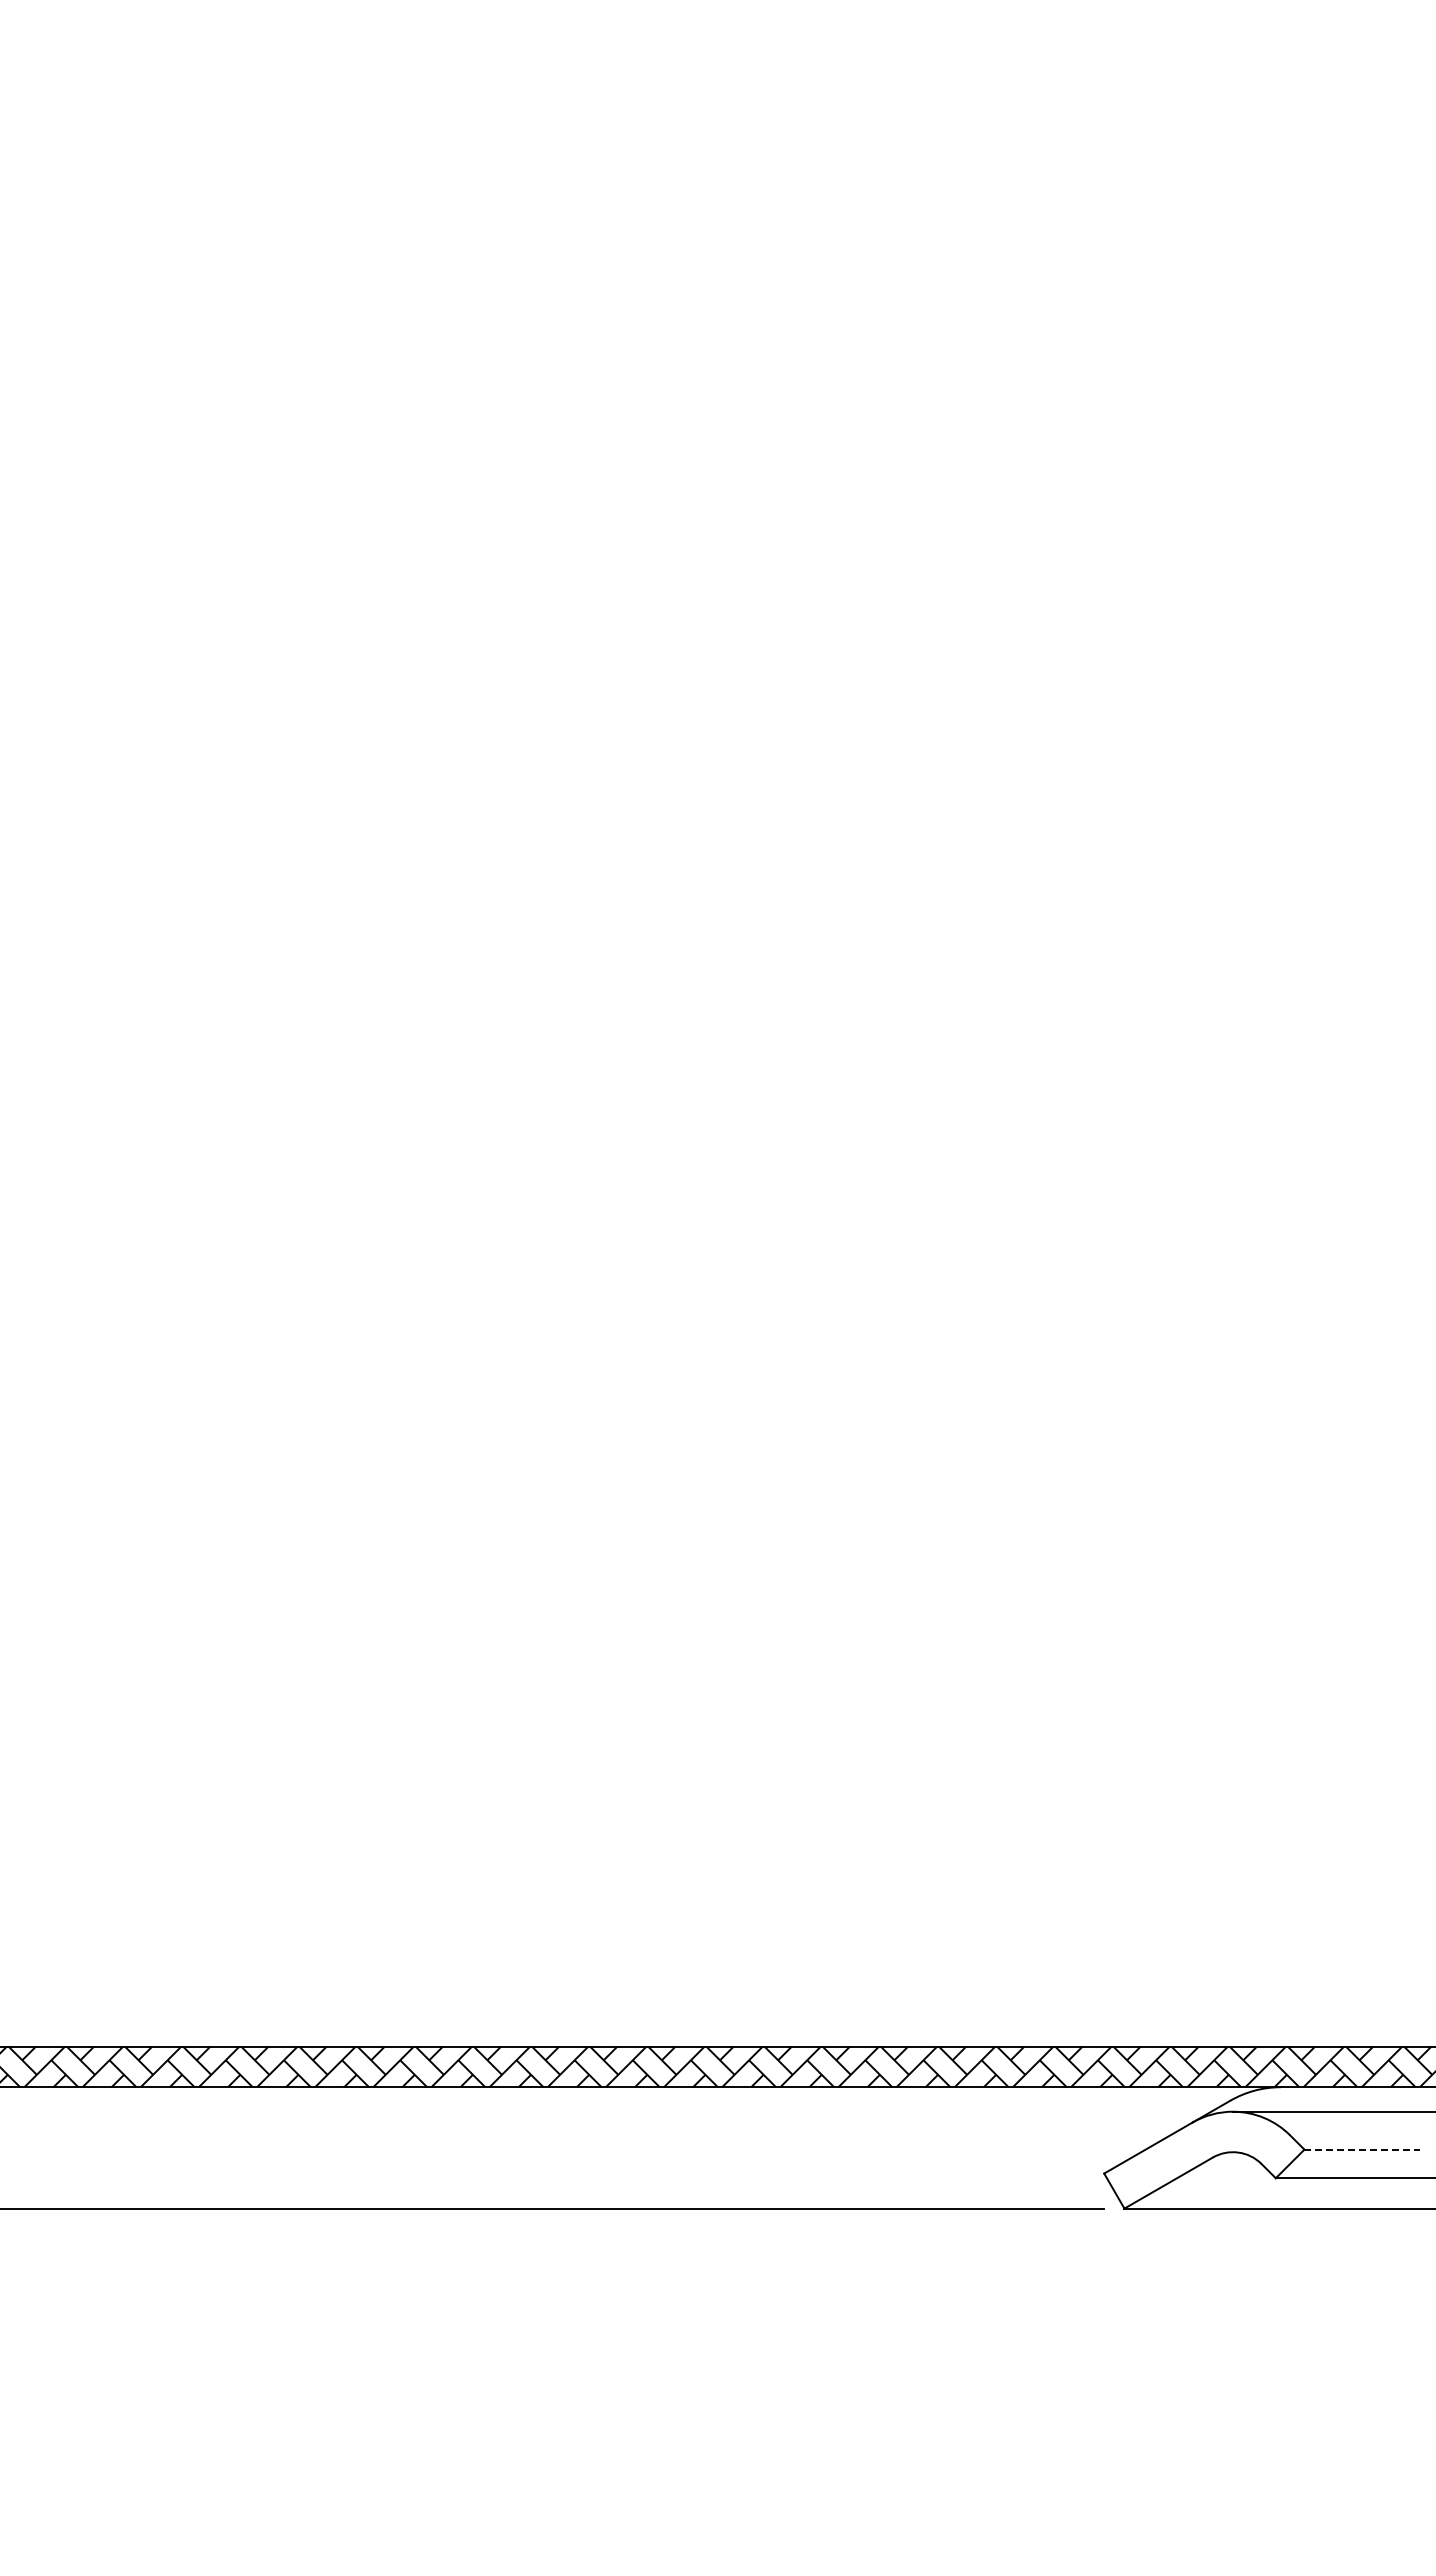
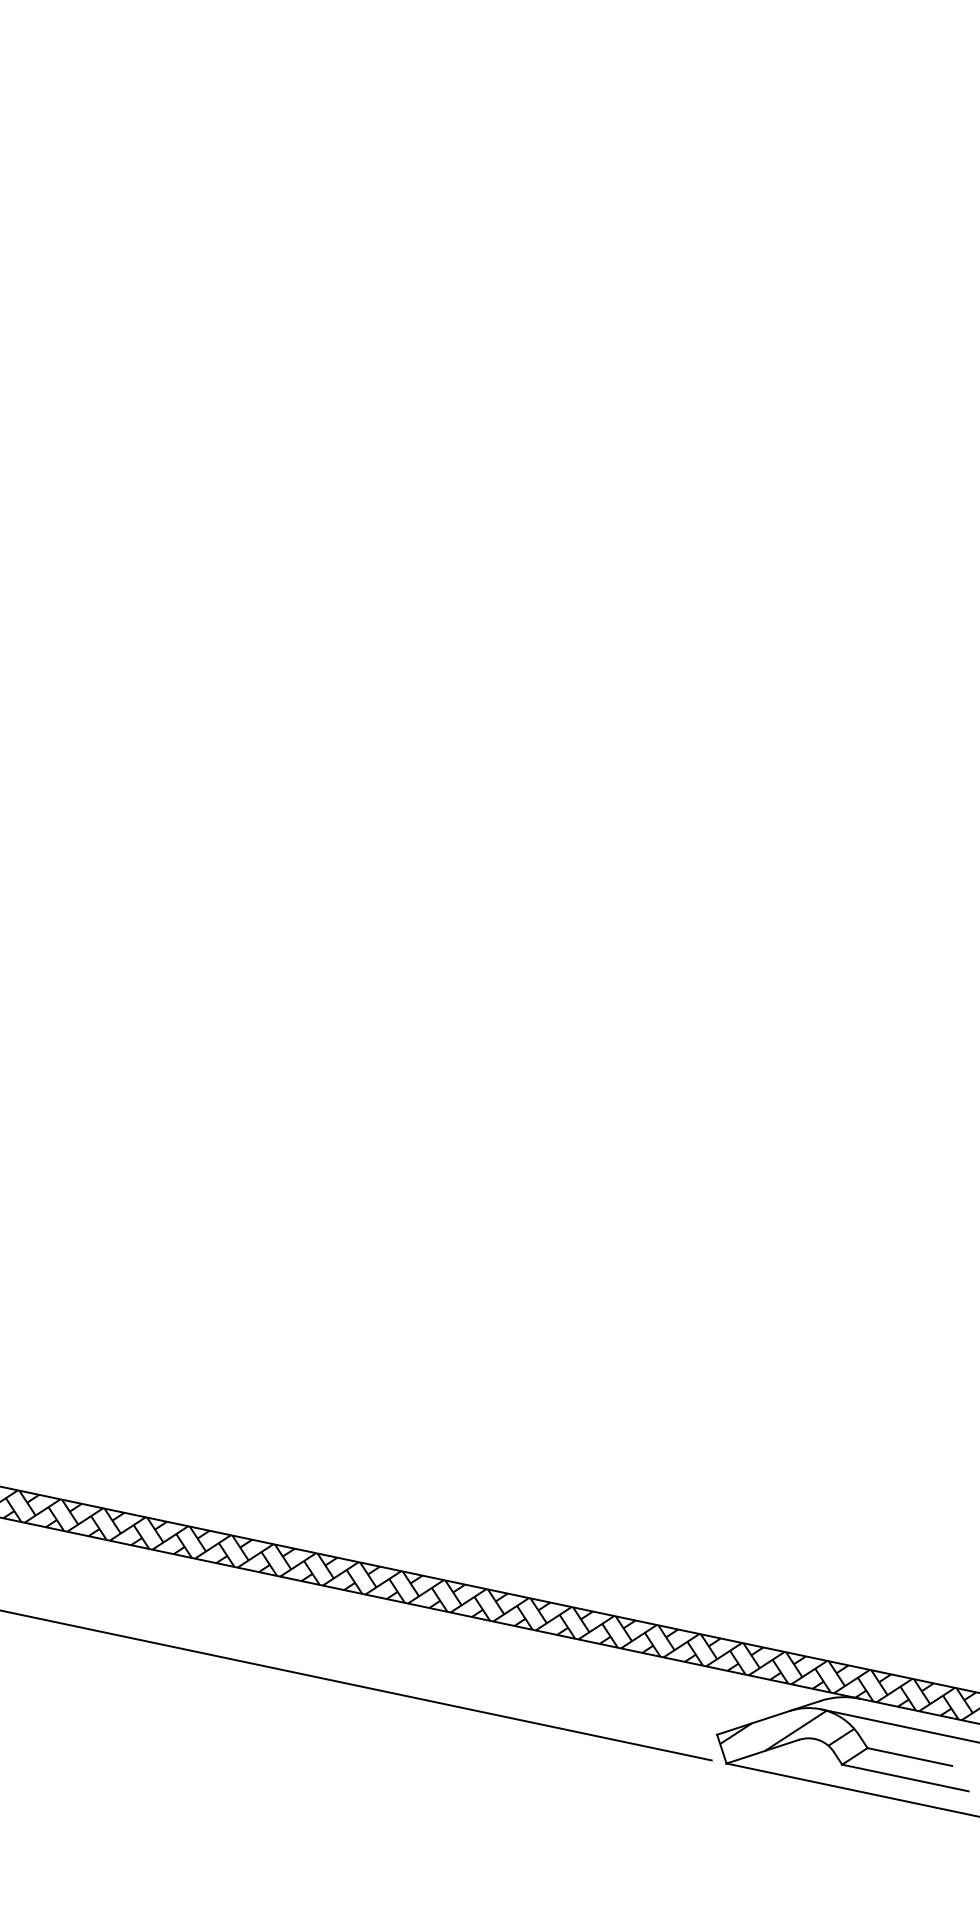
hatch: (1195, 2148) -> (787, 1730), added
line: (1362, 2149) -> (910, 1756), dashed -> solid

